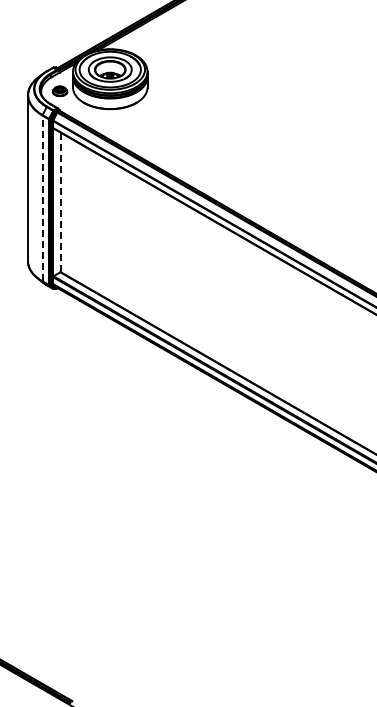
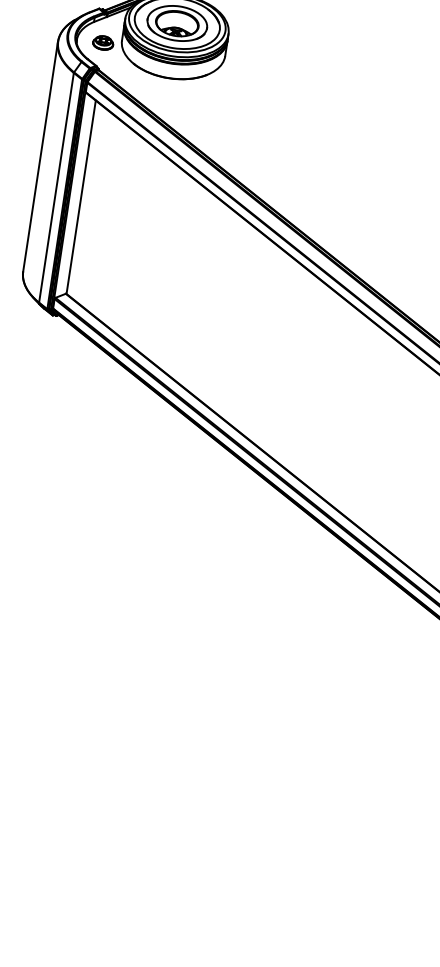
line: (42, 198) -> (56, 187), dashed -> solid
line: (60, 202) -> (80, 197), dashed -> solid

